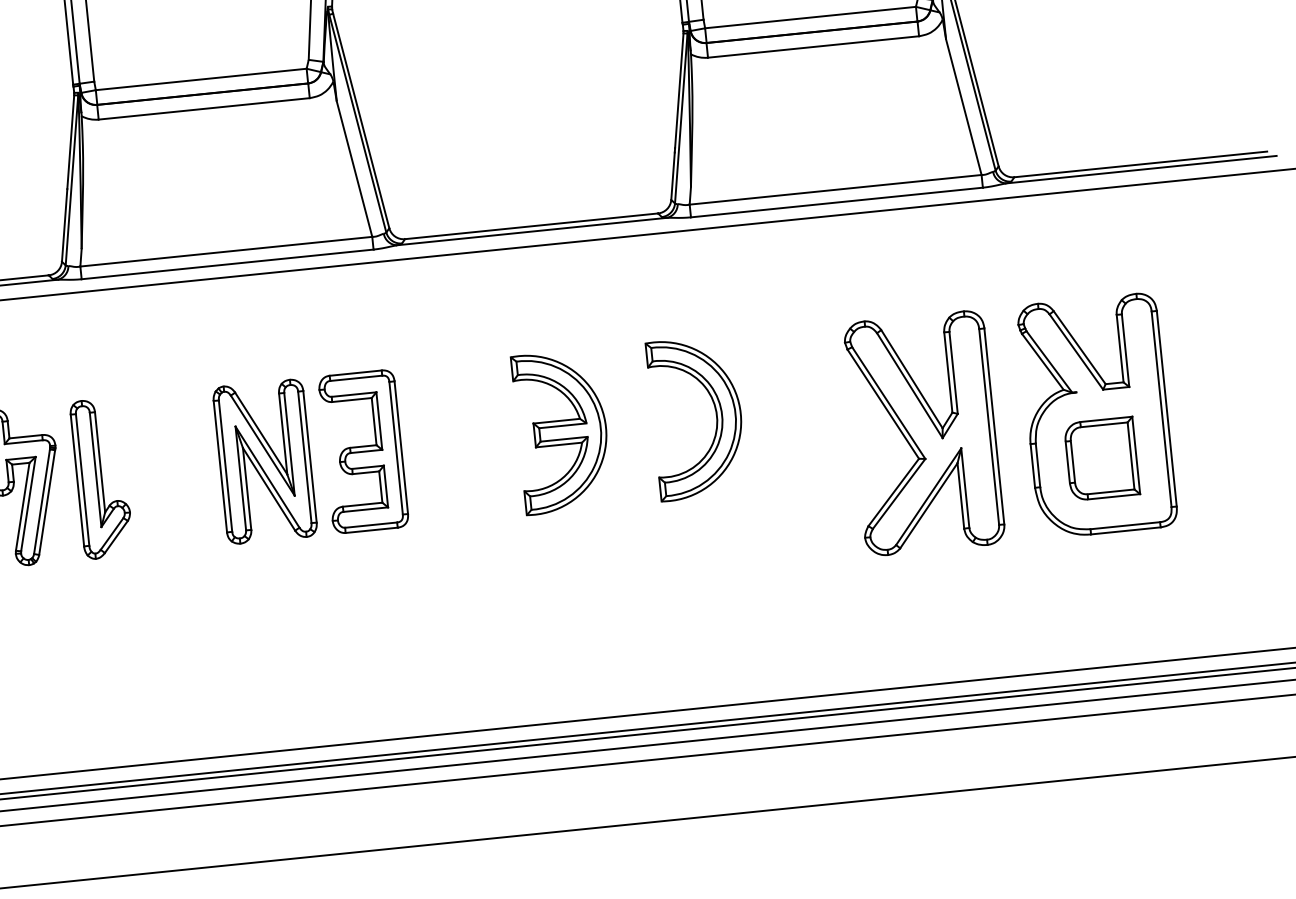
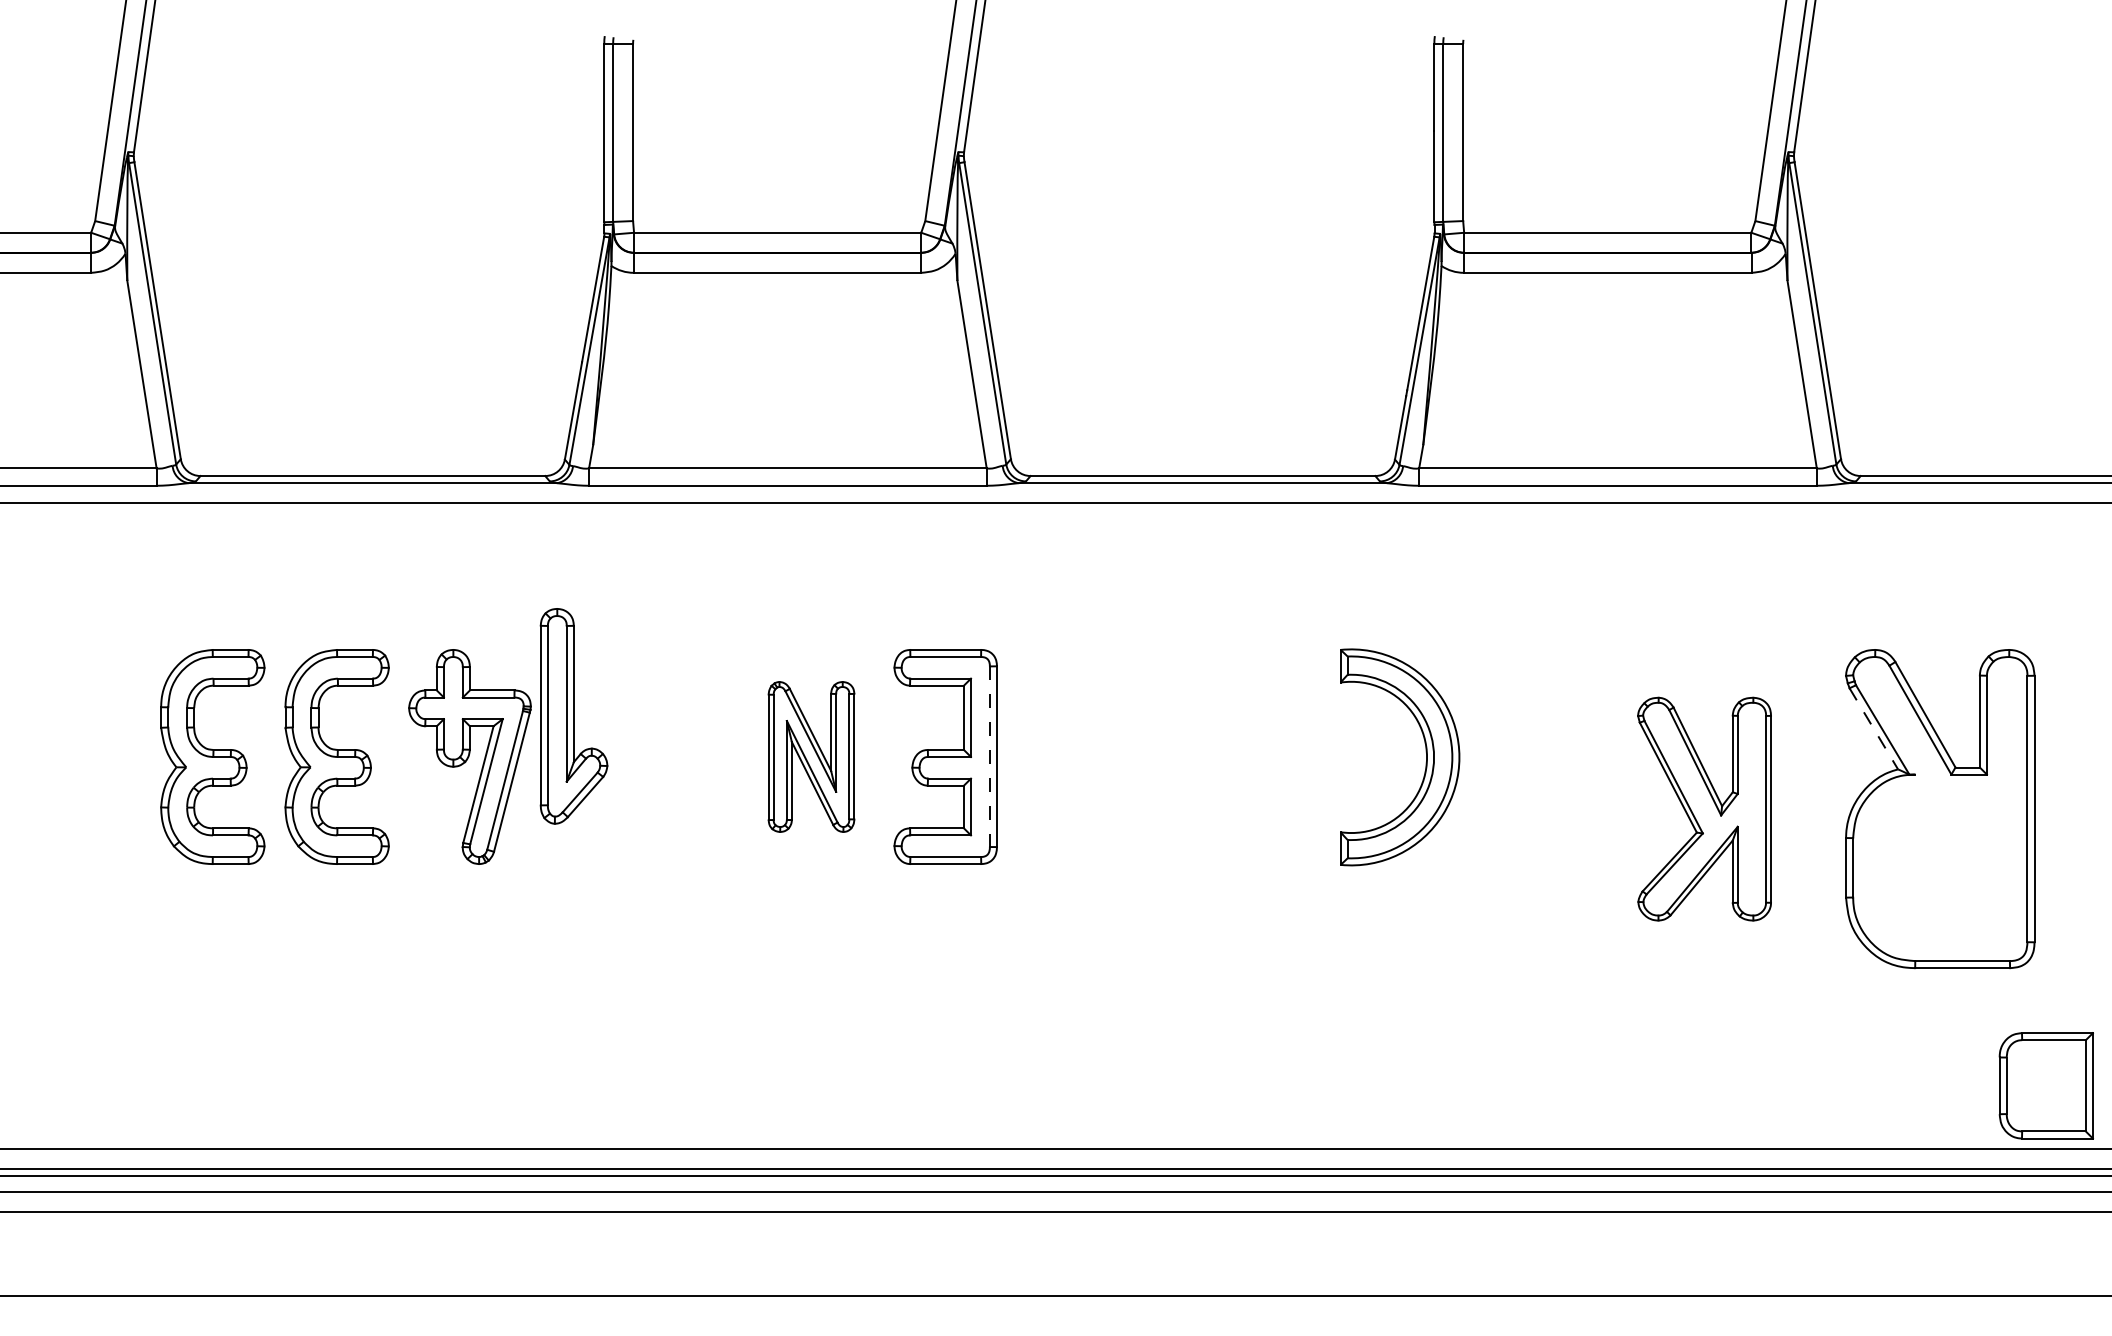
line: (1043, 362) -> (1874, 729), solid -> dashed
part: (562, 431) -> (1216, 757), removed
part: (924, 433) -> (1704, 809), size x0.7
line: (395, 448) -> (989, 757), solid -> dashed
part: (1101, 458) -> (2045, 1085), moved
part: (265, 461) -> (811, 756), size x0.7
part: (101, 478) -> (573, 716), moved

